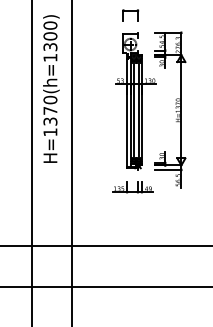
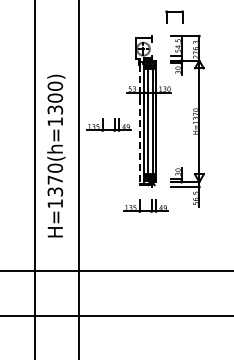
part: (130, 14) -> (174, 16), moved
text: (51, 88) -> (56, 155), moved
part: (98, 113) -> (108, 124), added
line: (126, 113) -> (139, 125), solid -> dashed

